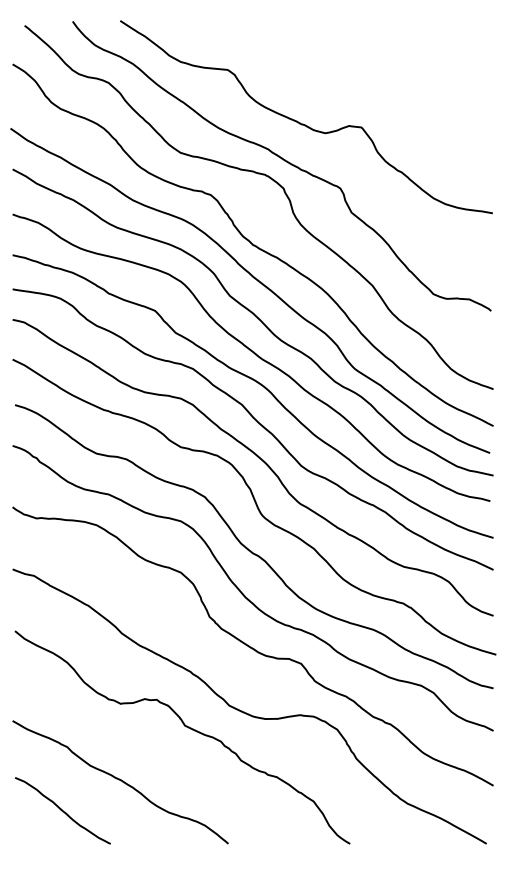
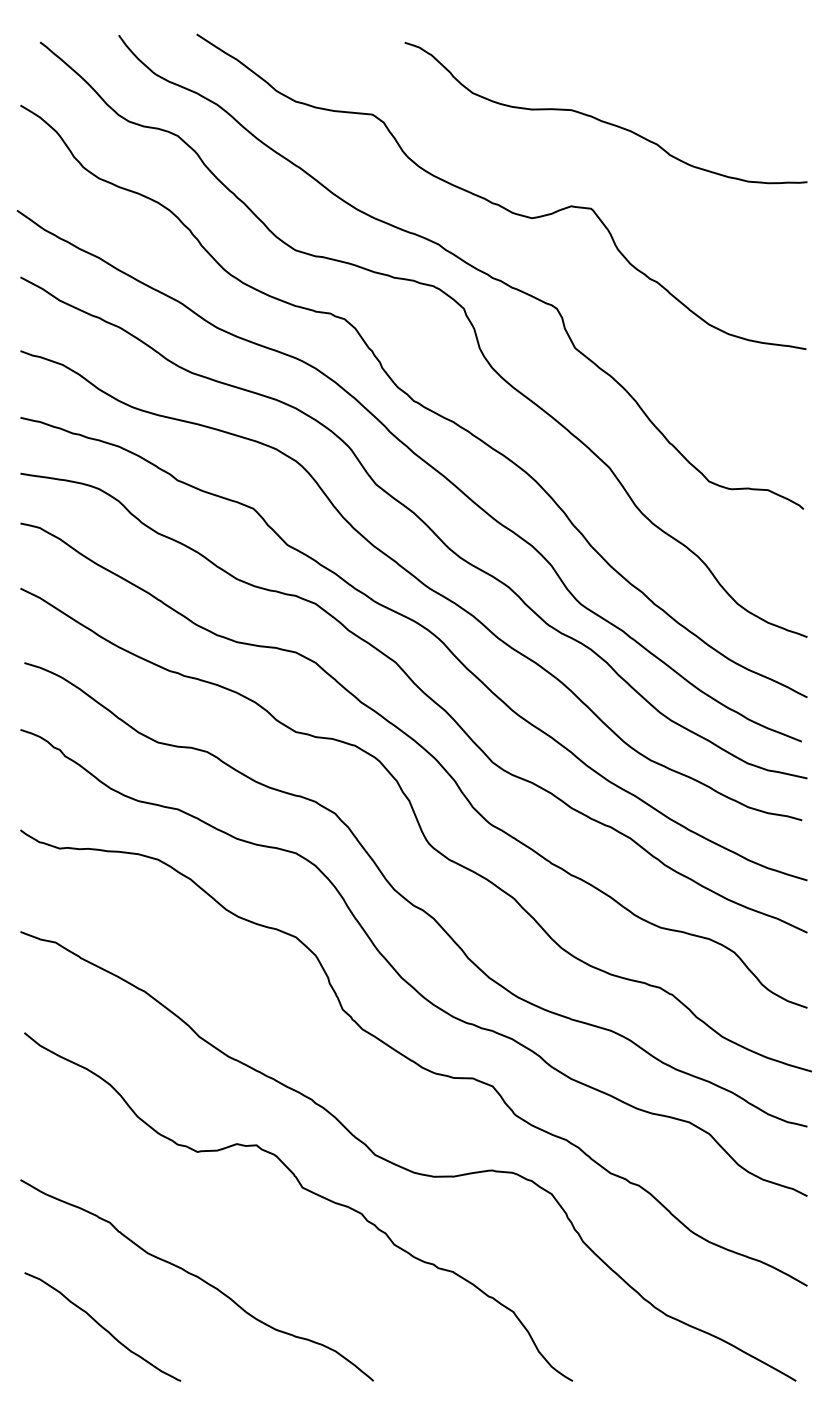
curve: (367, 72) -> (601, 118), added

